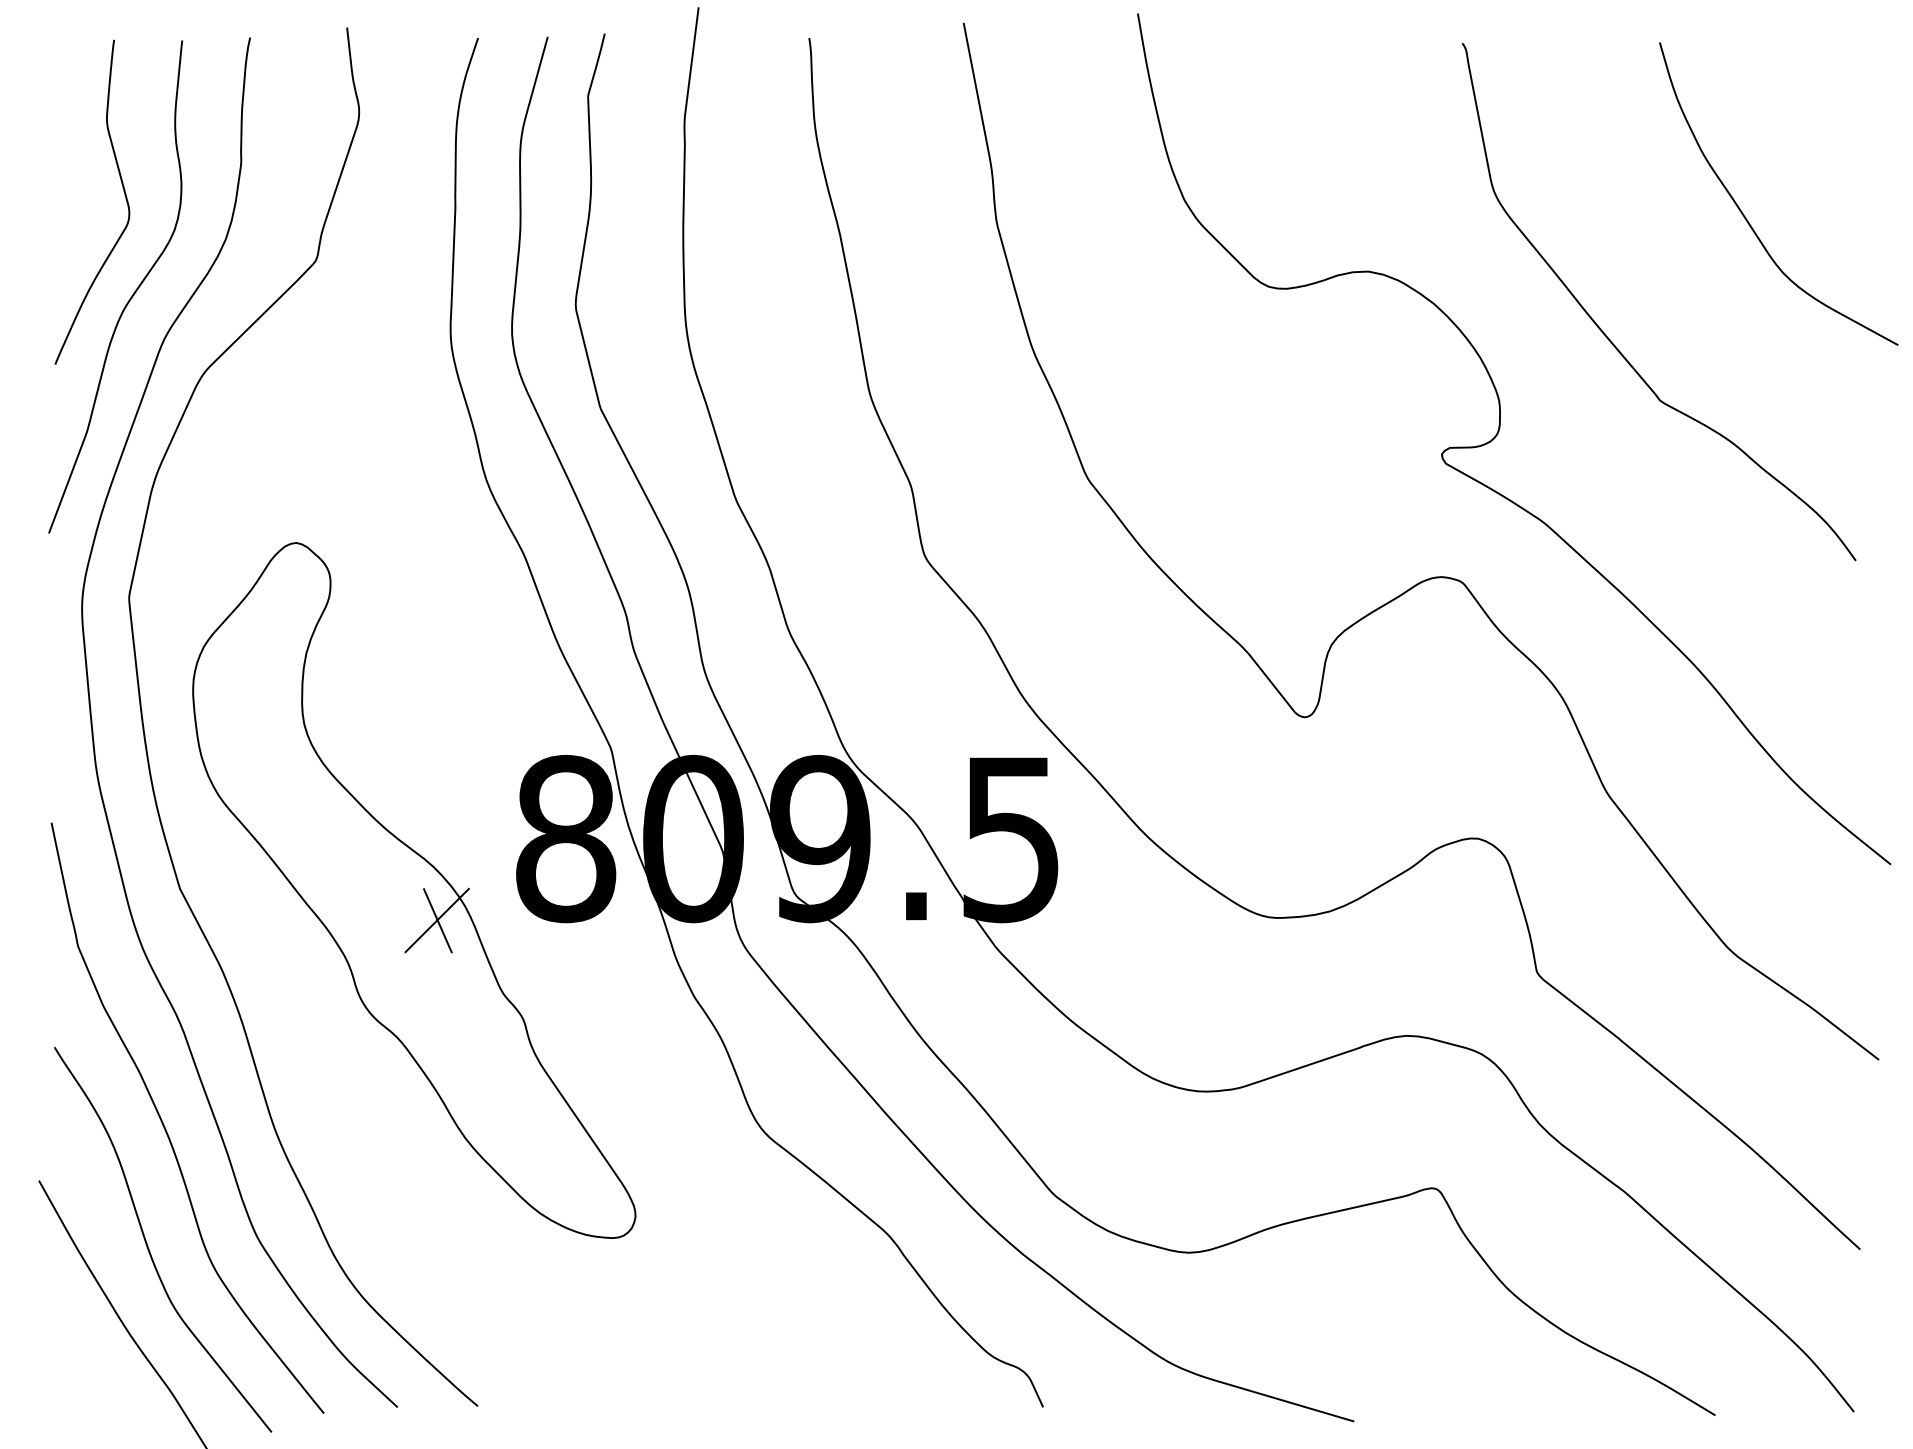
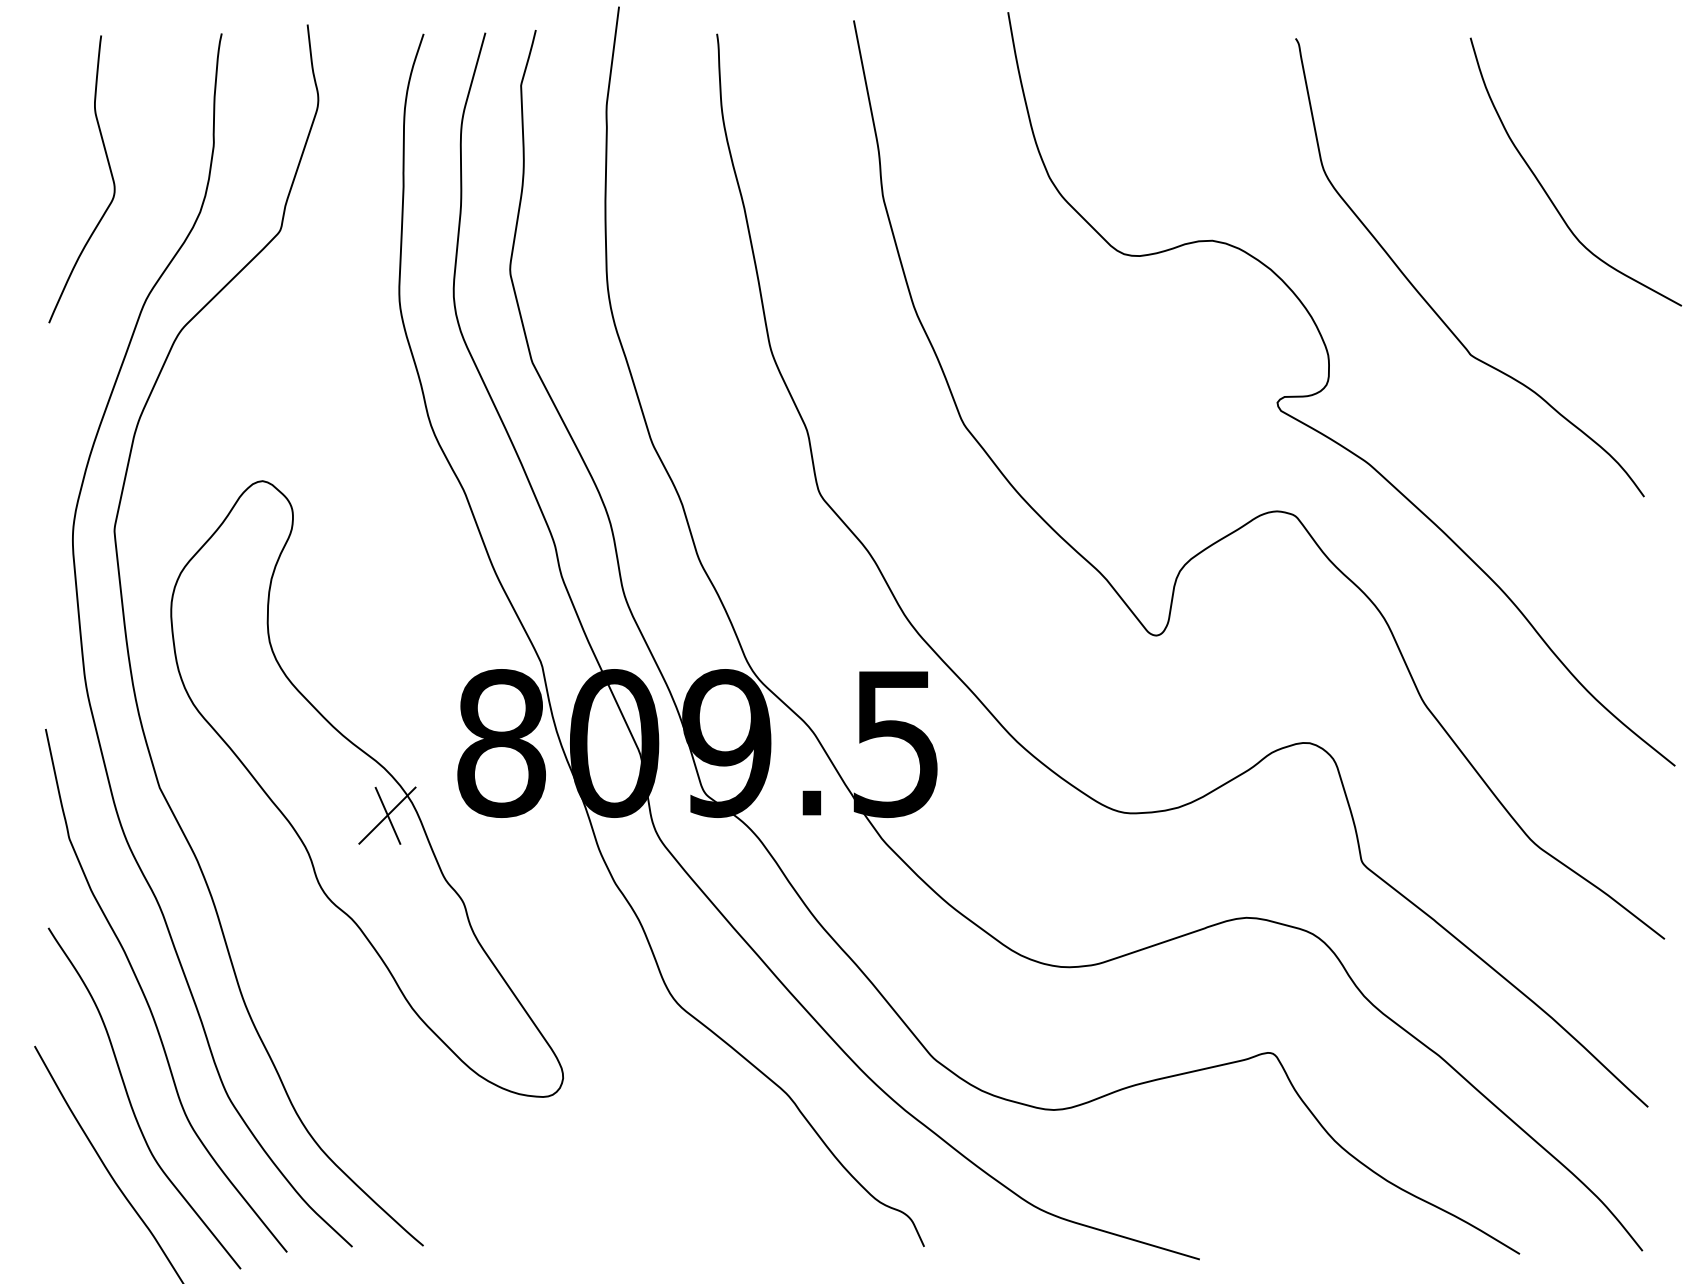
curve: (131, 295) -> (116, 261), removed

